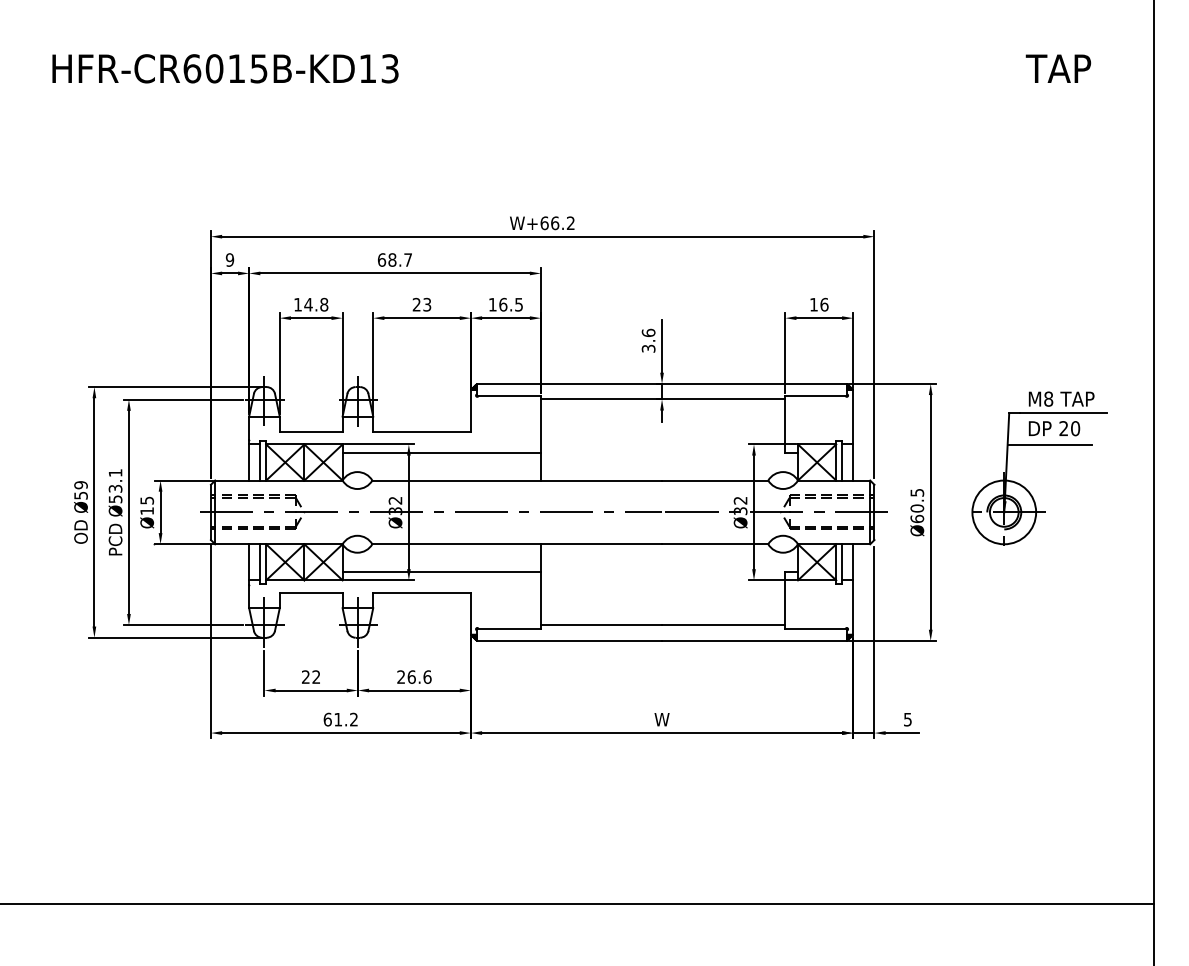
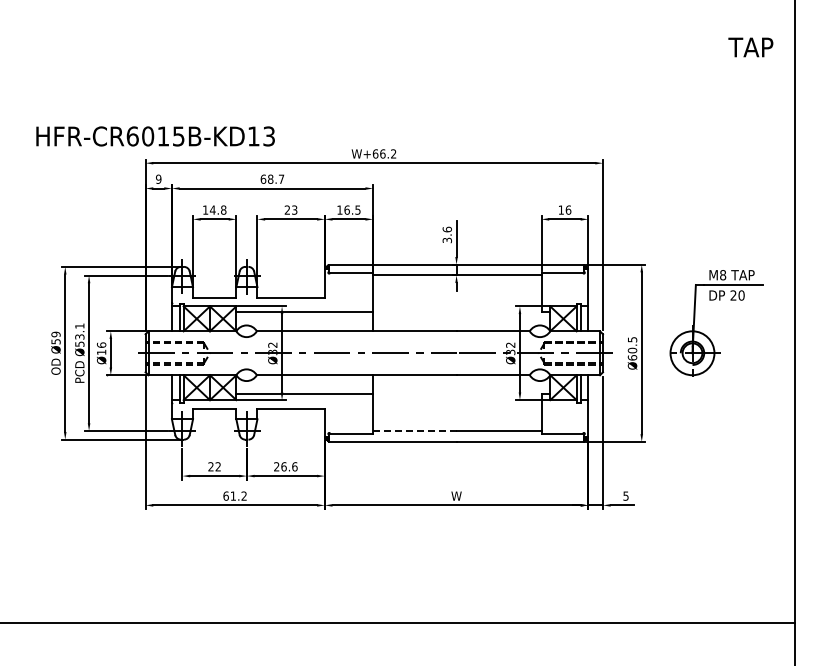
text: (225, 68) -> (155, 136), moved
text: (1057, 68) -> (750, 47), moved
line: (1050, 444) -> (724, 306), removed
text: (146, 499) -> (101, 344), Ø15 -> Ø16
line: (601, 625) -> (414, 431), solid -> dashed

